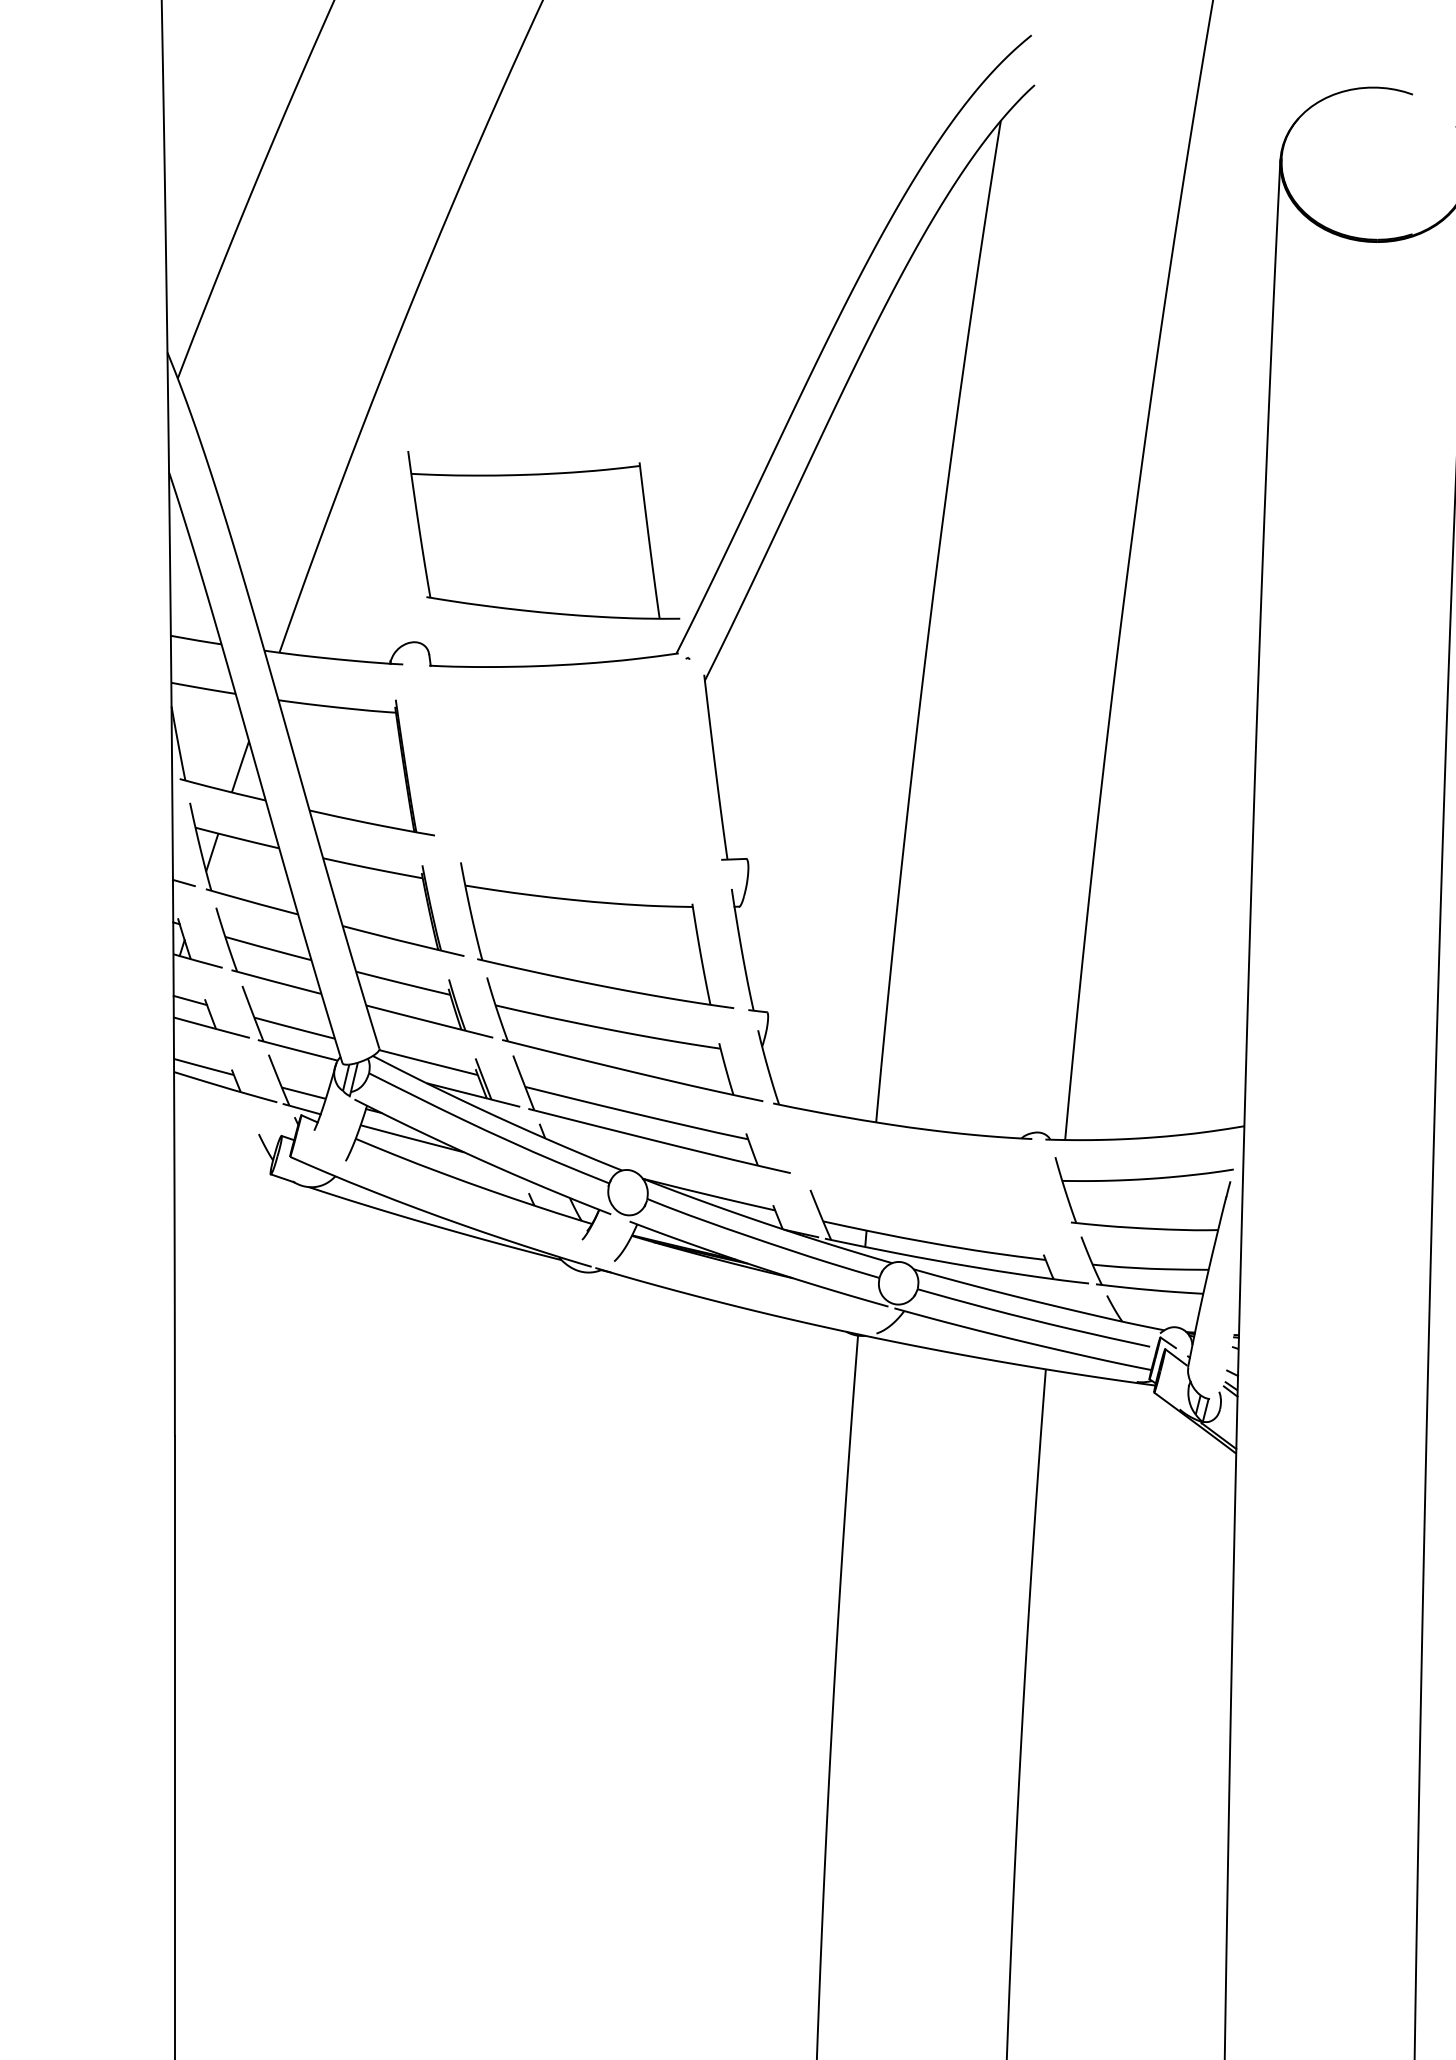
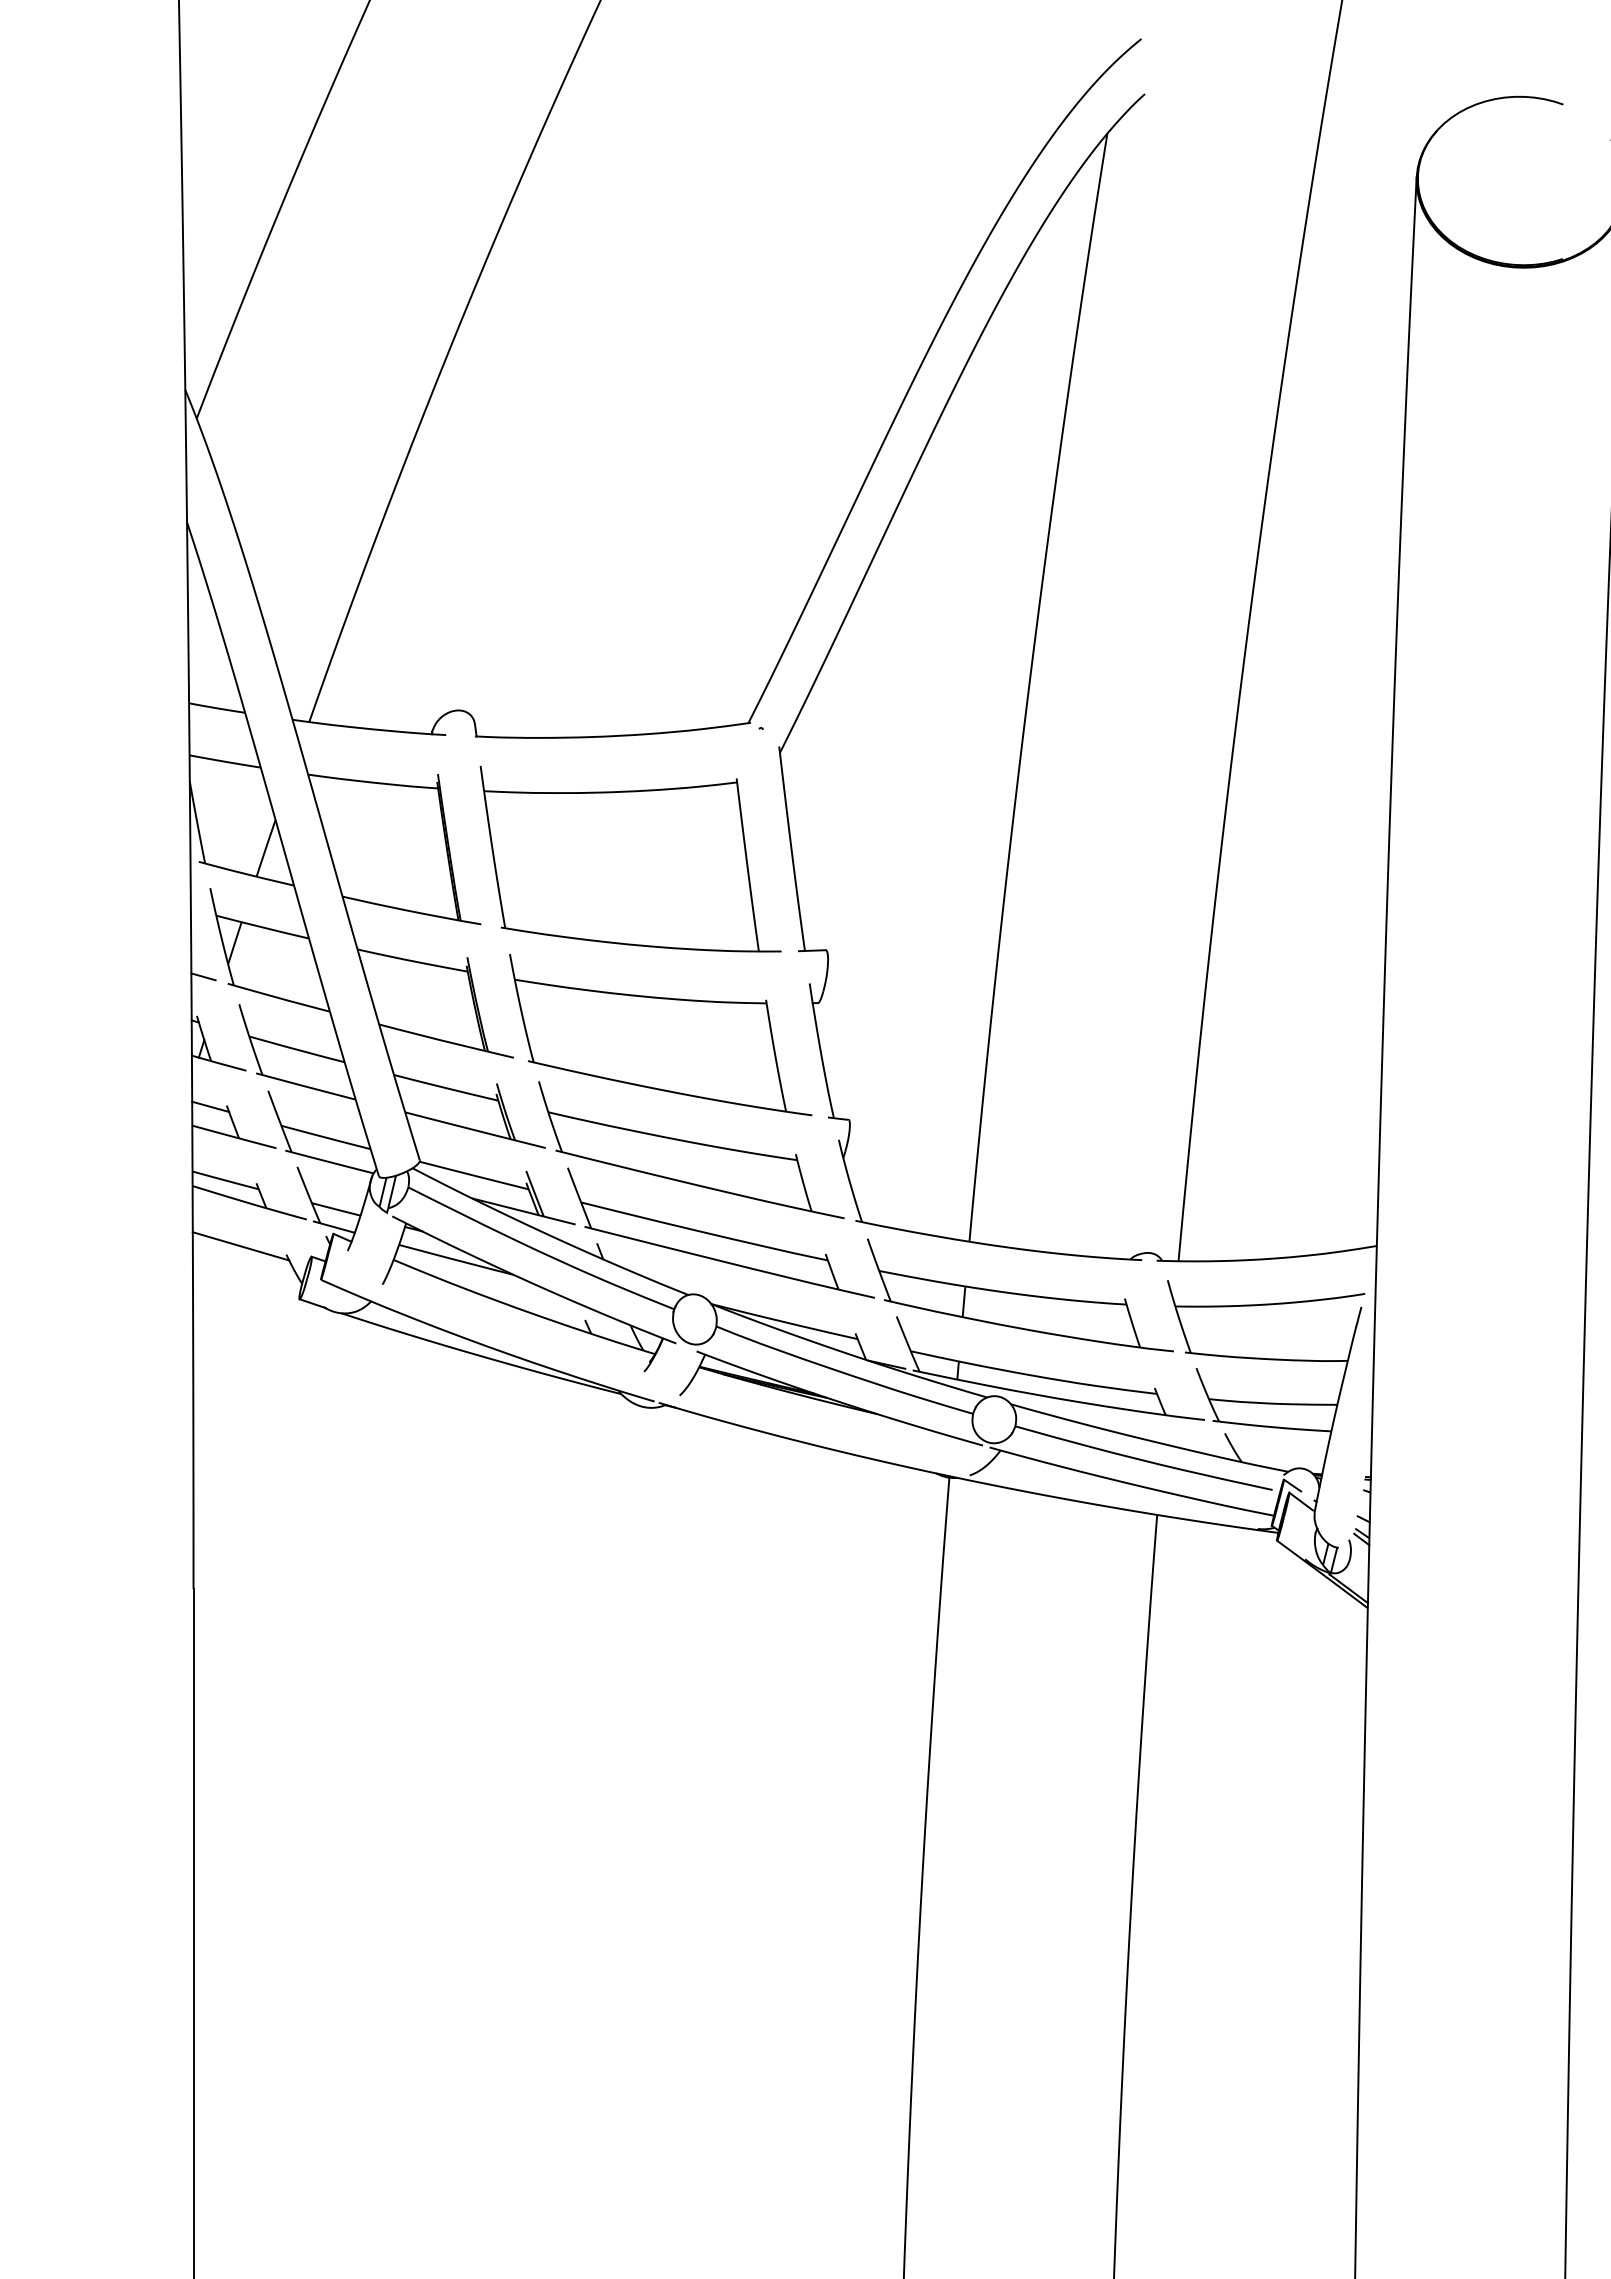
part: (543, 534) -> (630, 858), moved
line: (217, 1126) -> (240, 1246), added
part: (922, 1170) -> (1020, 1295), added

